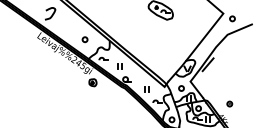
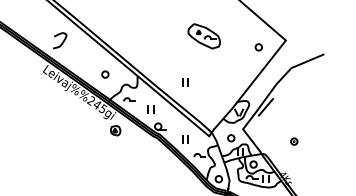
part: (232, 18) -> (258, 47), moved
part: (146, 45) -> (185, 82), added
part: (229, 103) -> (294, 141), moved

